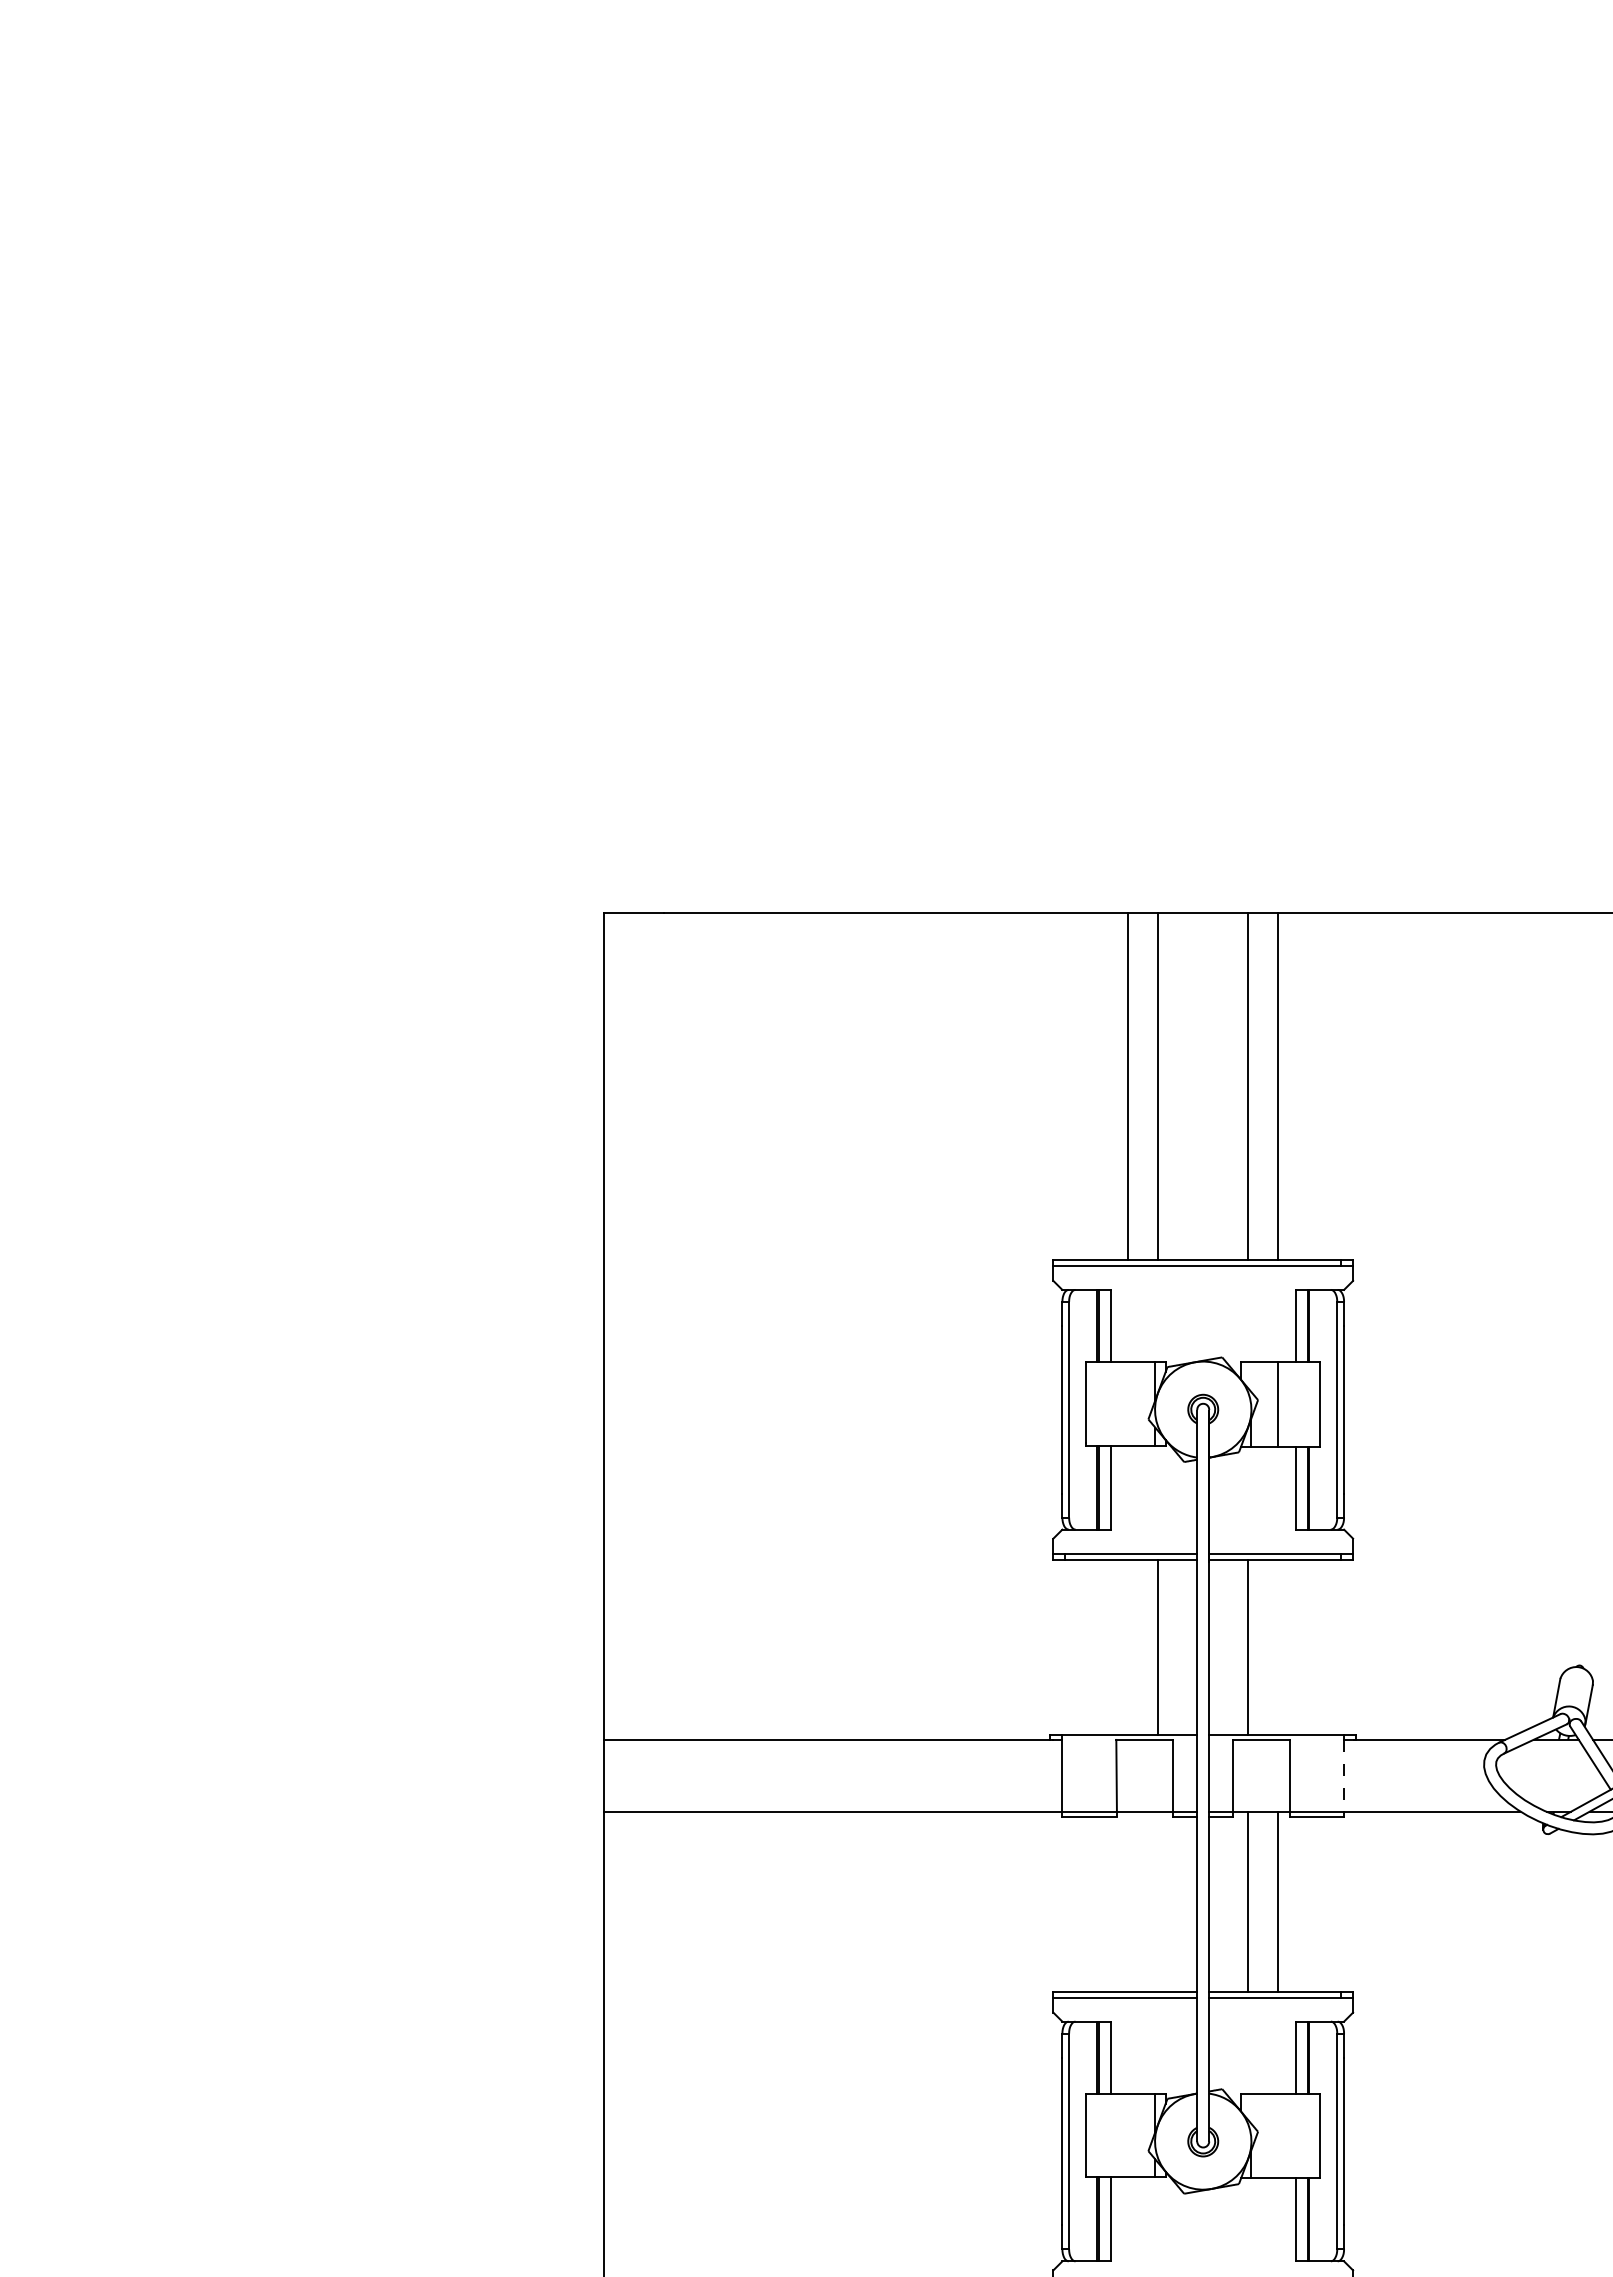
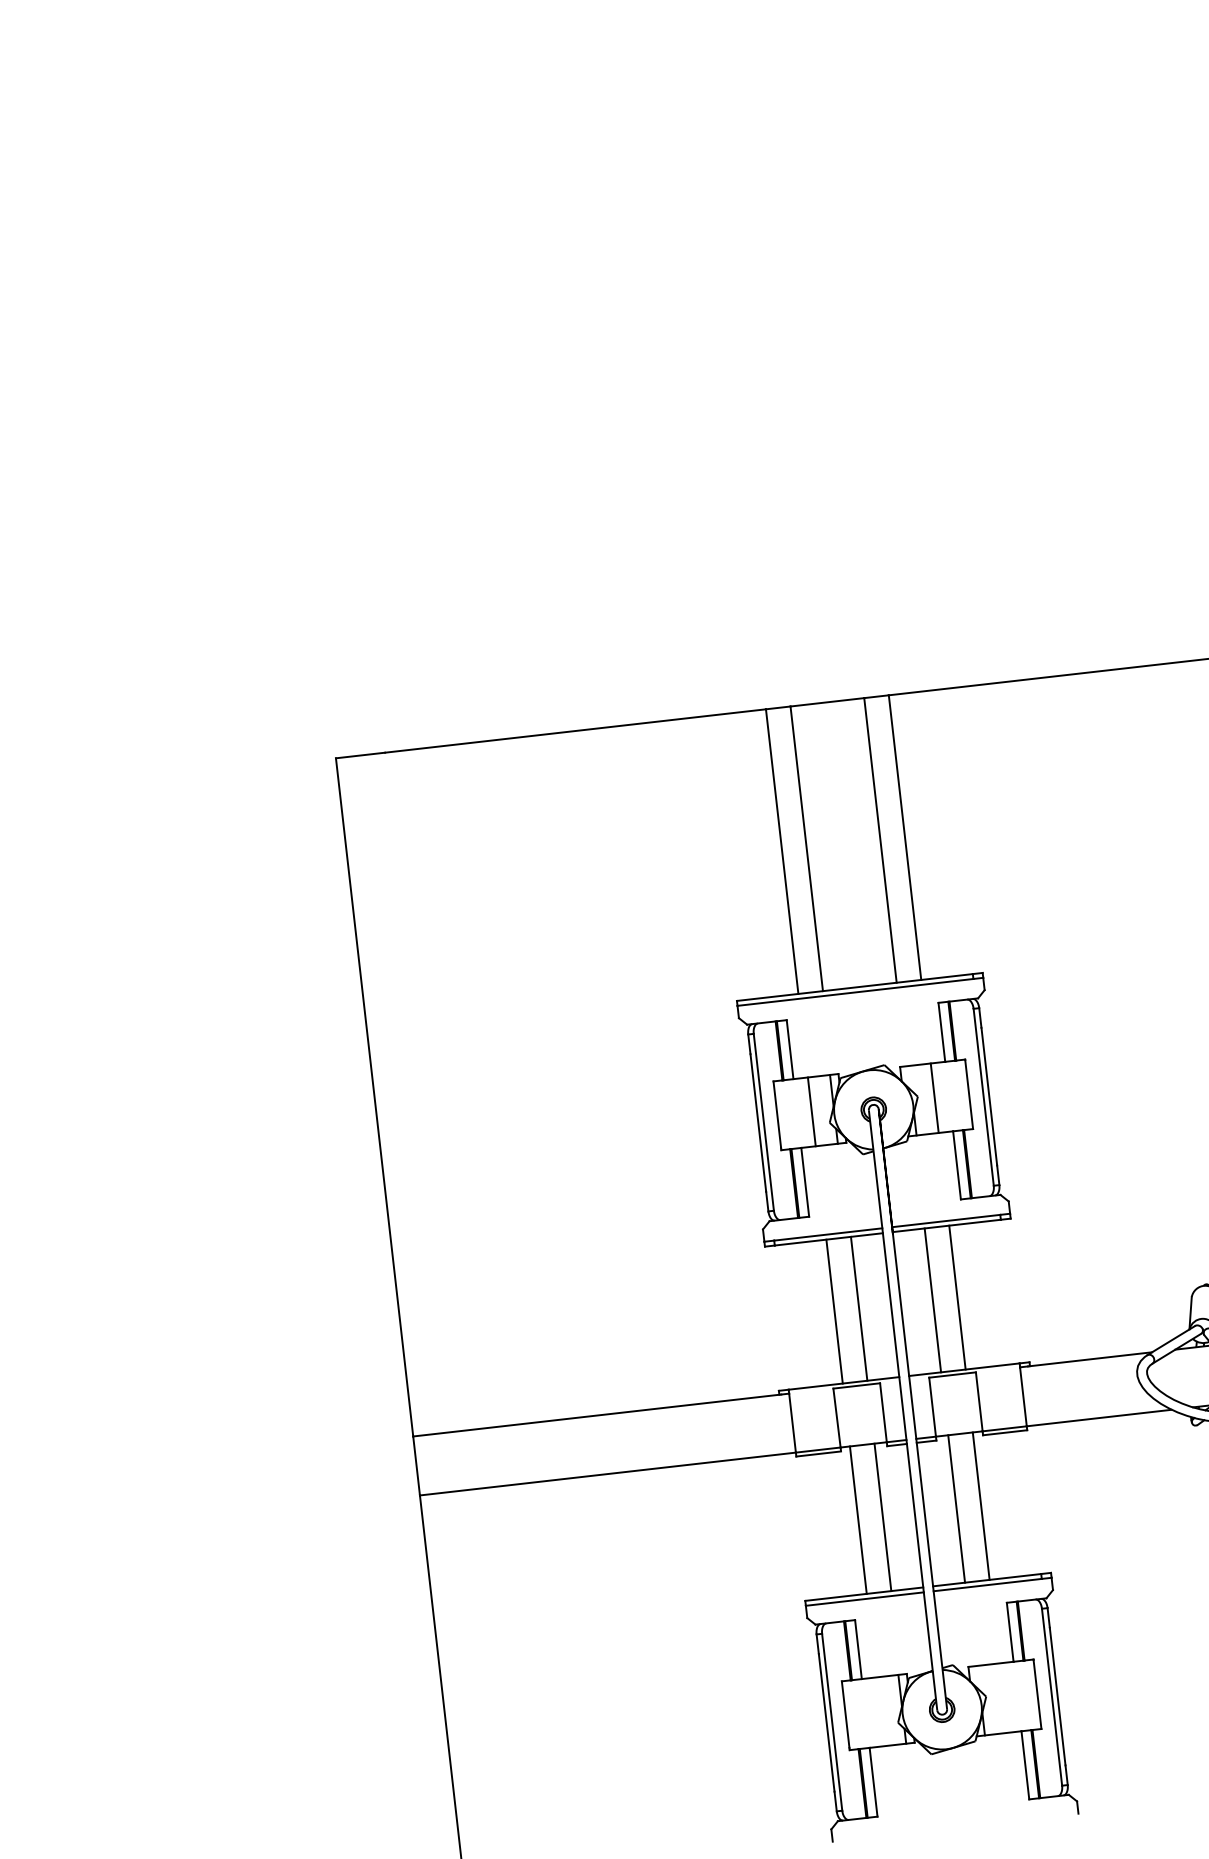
line: (1128, 1403) -> (811, 1111), added
line: (1128, 1647) -> (834, 1311), added
line: (1278, 1647) -> (957, 1297), added
line: (1343, 1775) -> (1022, 1396), dashed -> solid
line: (1128, 1901) -> (858, 1519), added
line: (1158, 1901) -> (883, 1517), added

